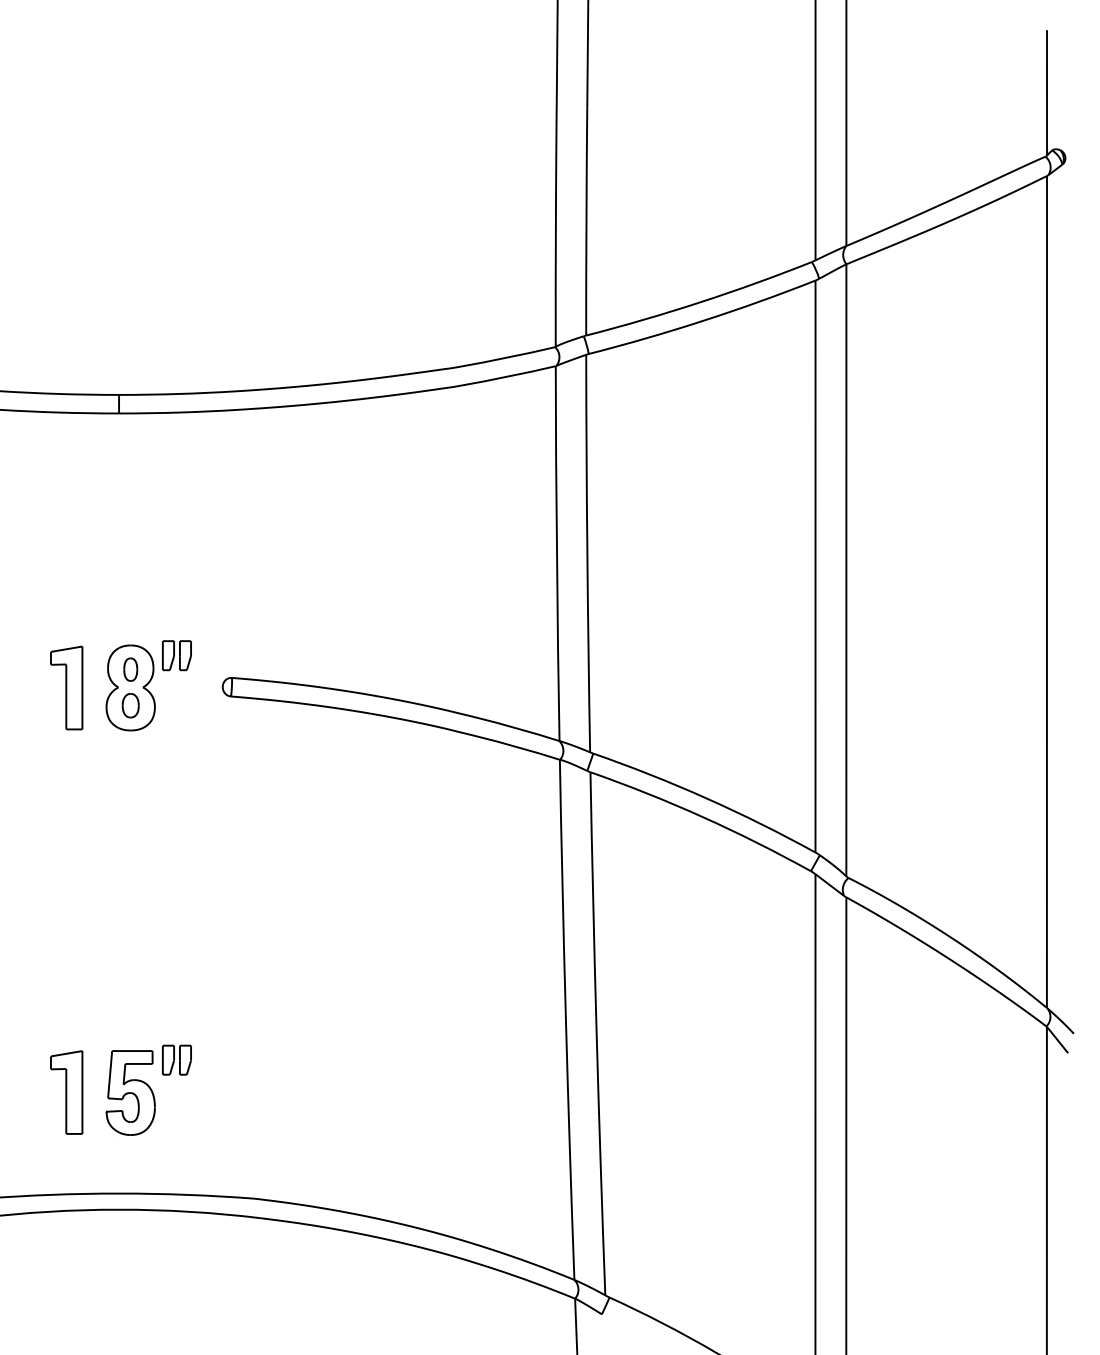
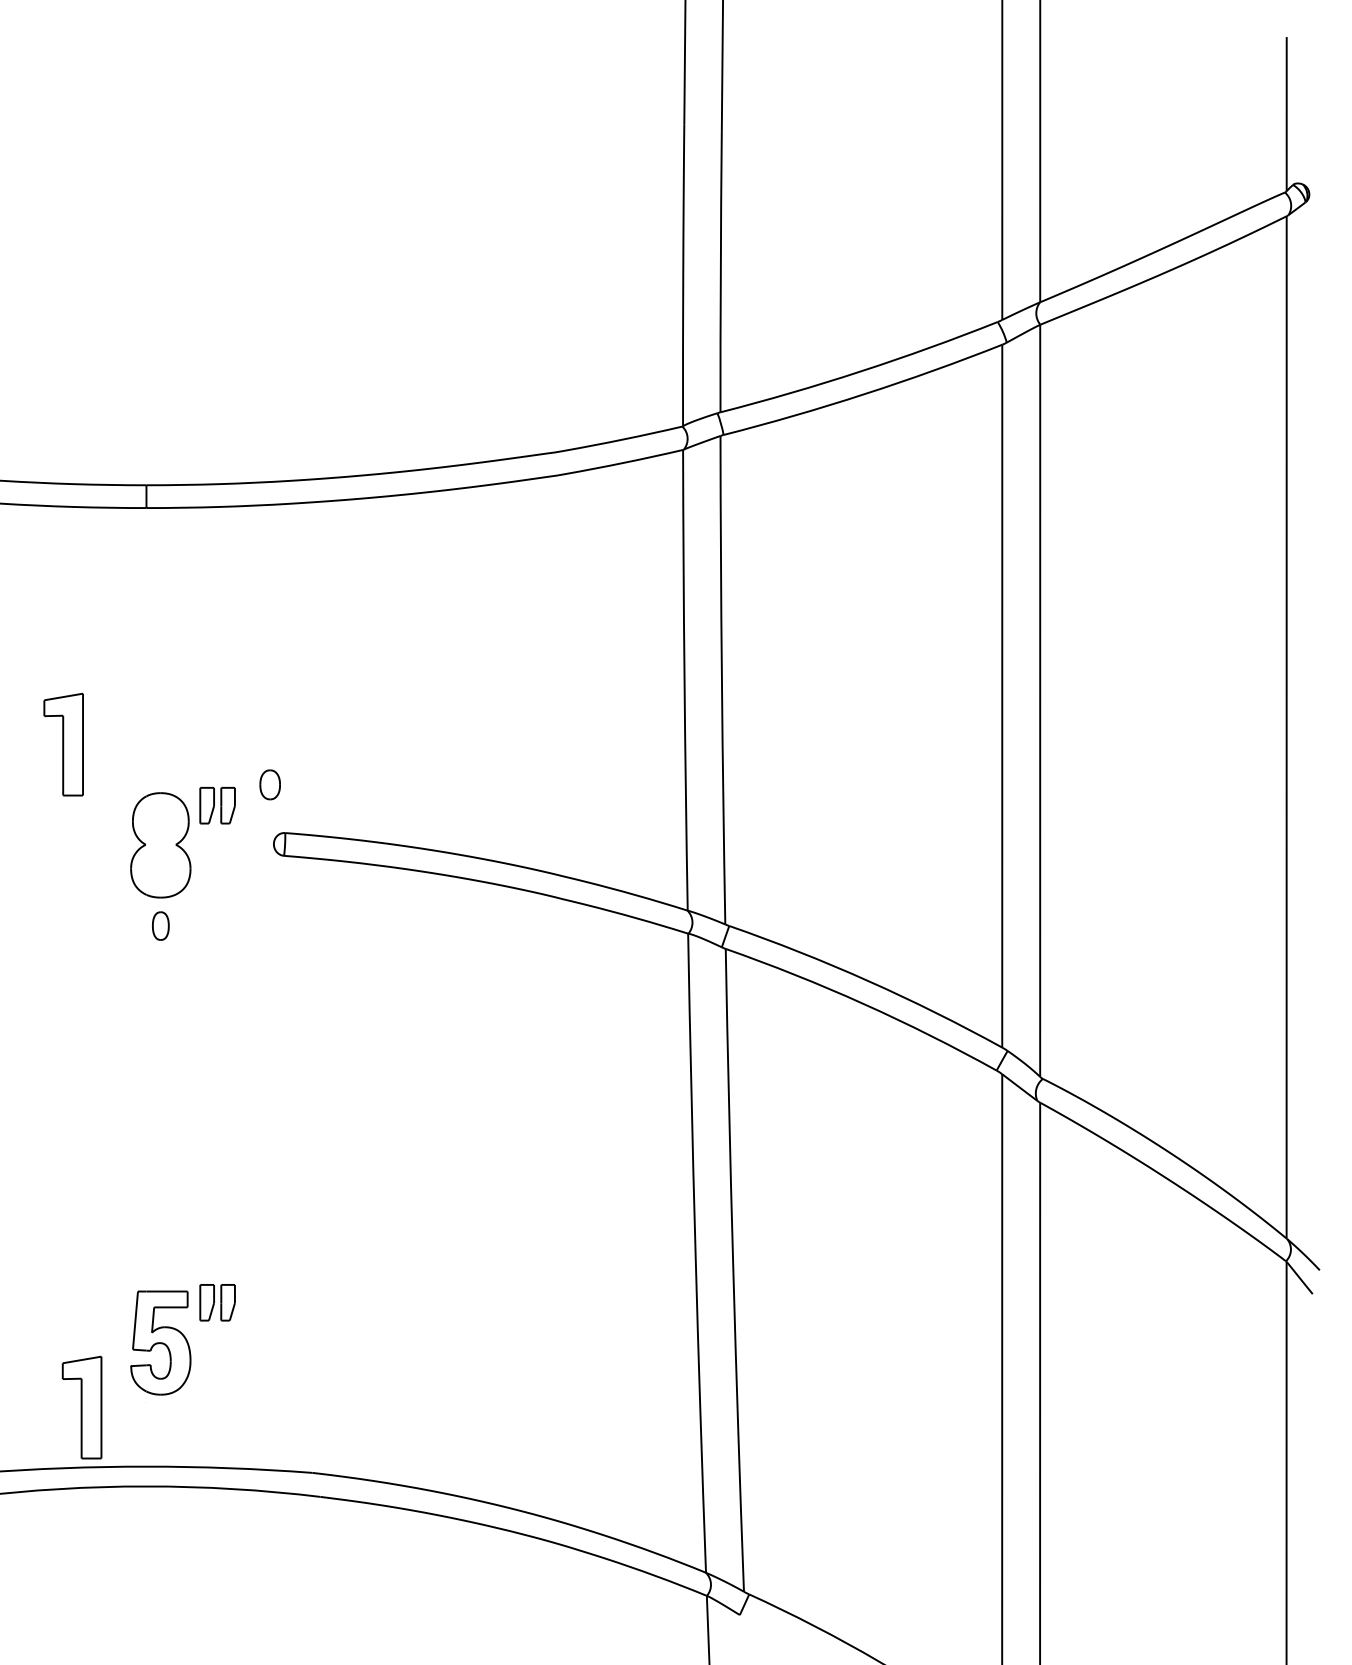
part: (130, 669) -> (160, 925), moved
part: (66, 687) -> (63, 744), moved
part: (130, 705) -> (269, 784), moved
part: (66, 1092) -> (81, 1407), moved

